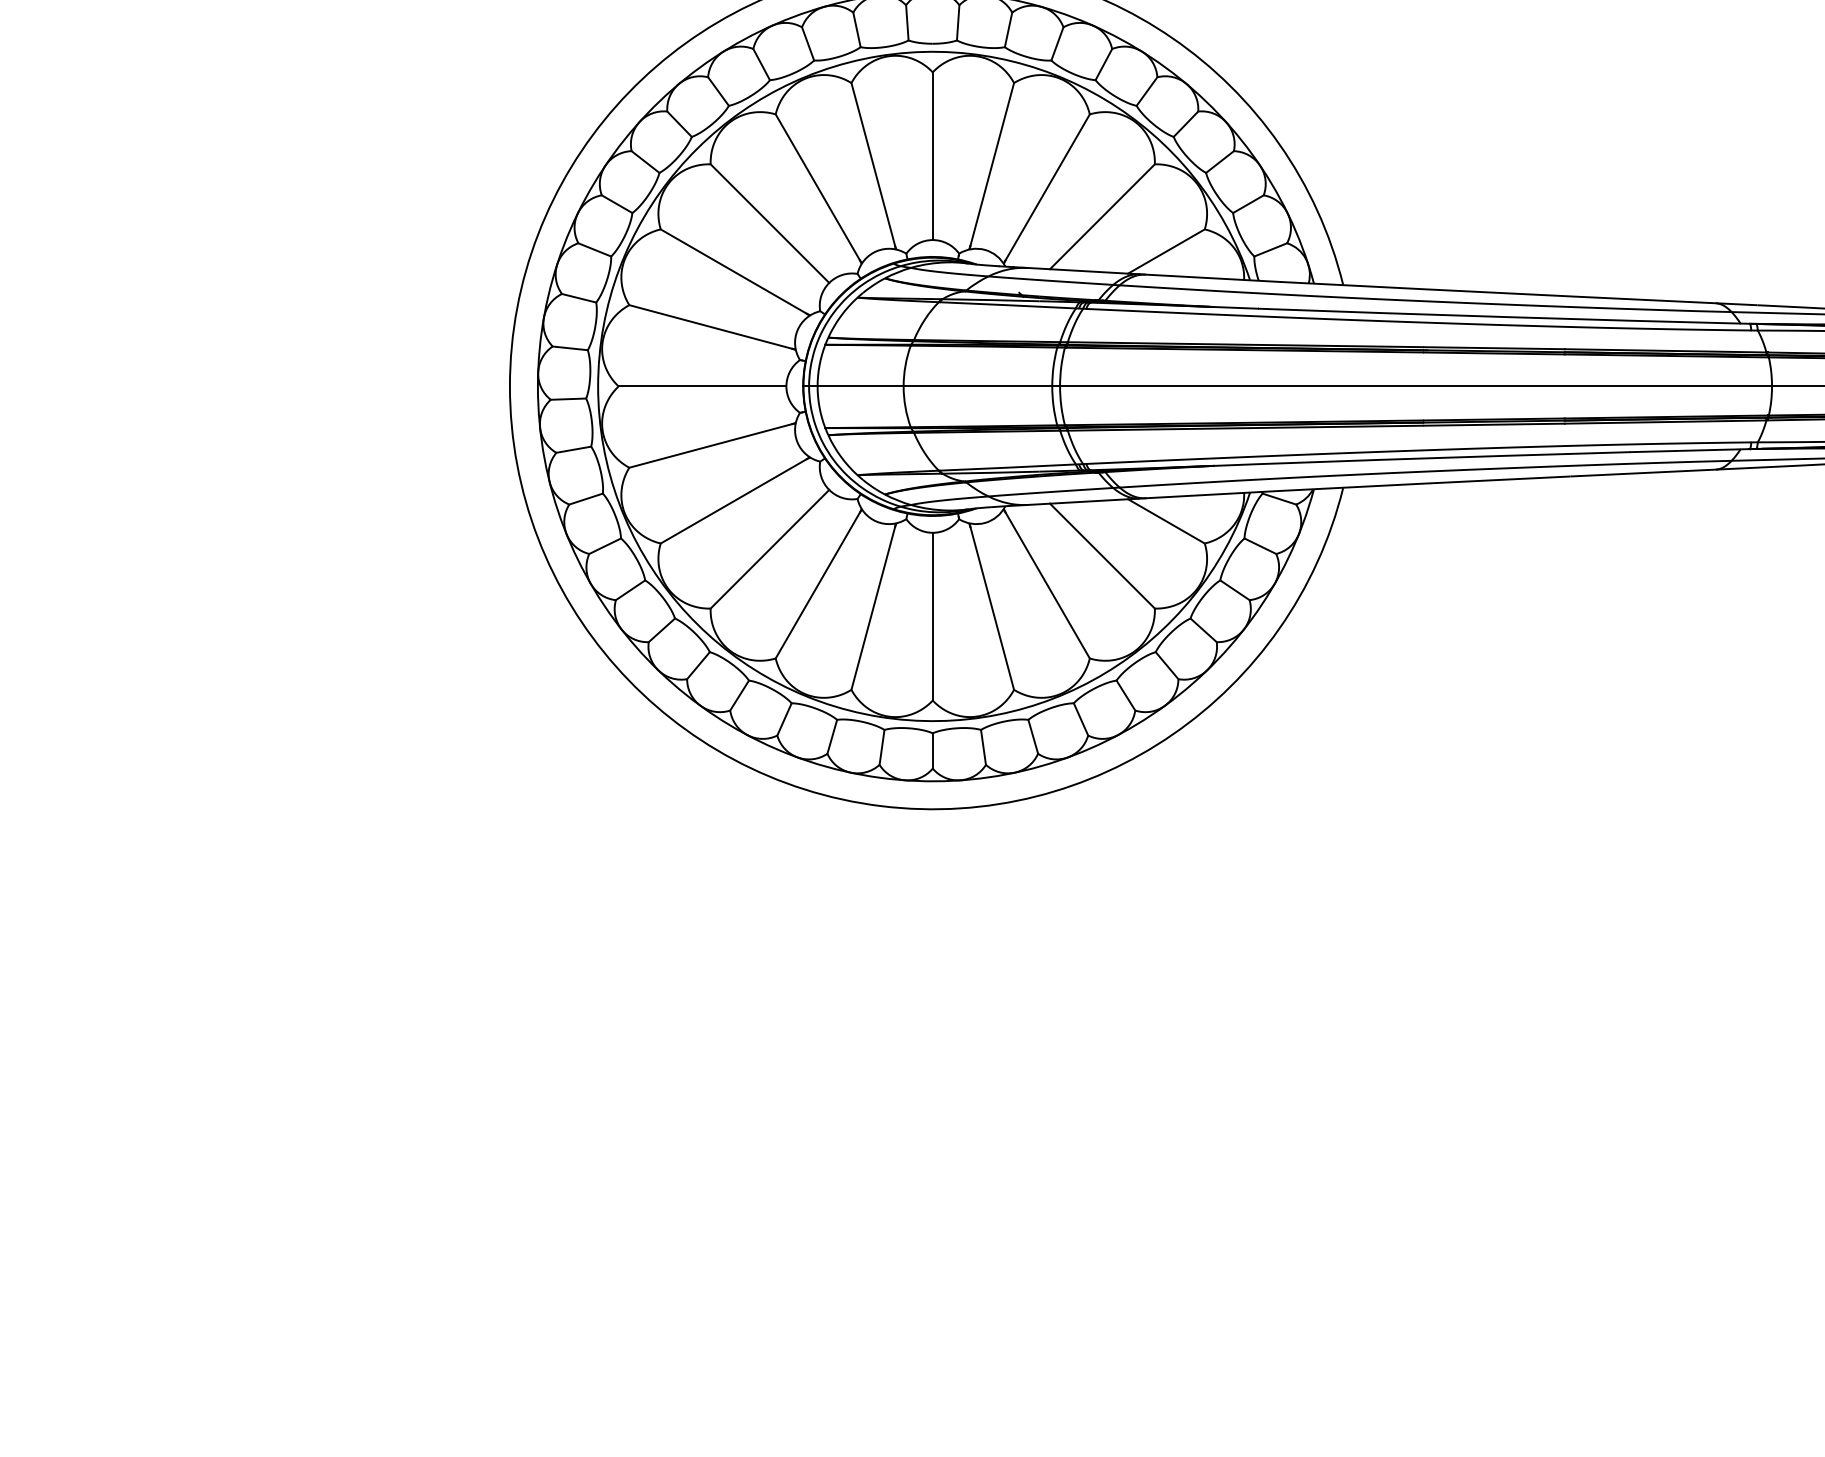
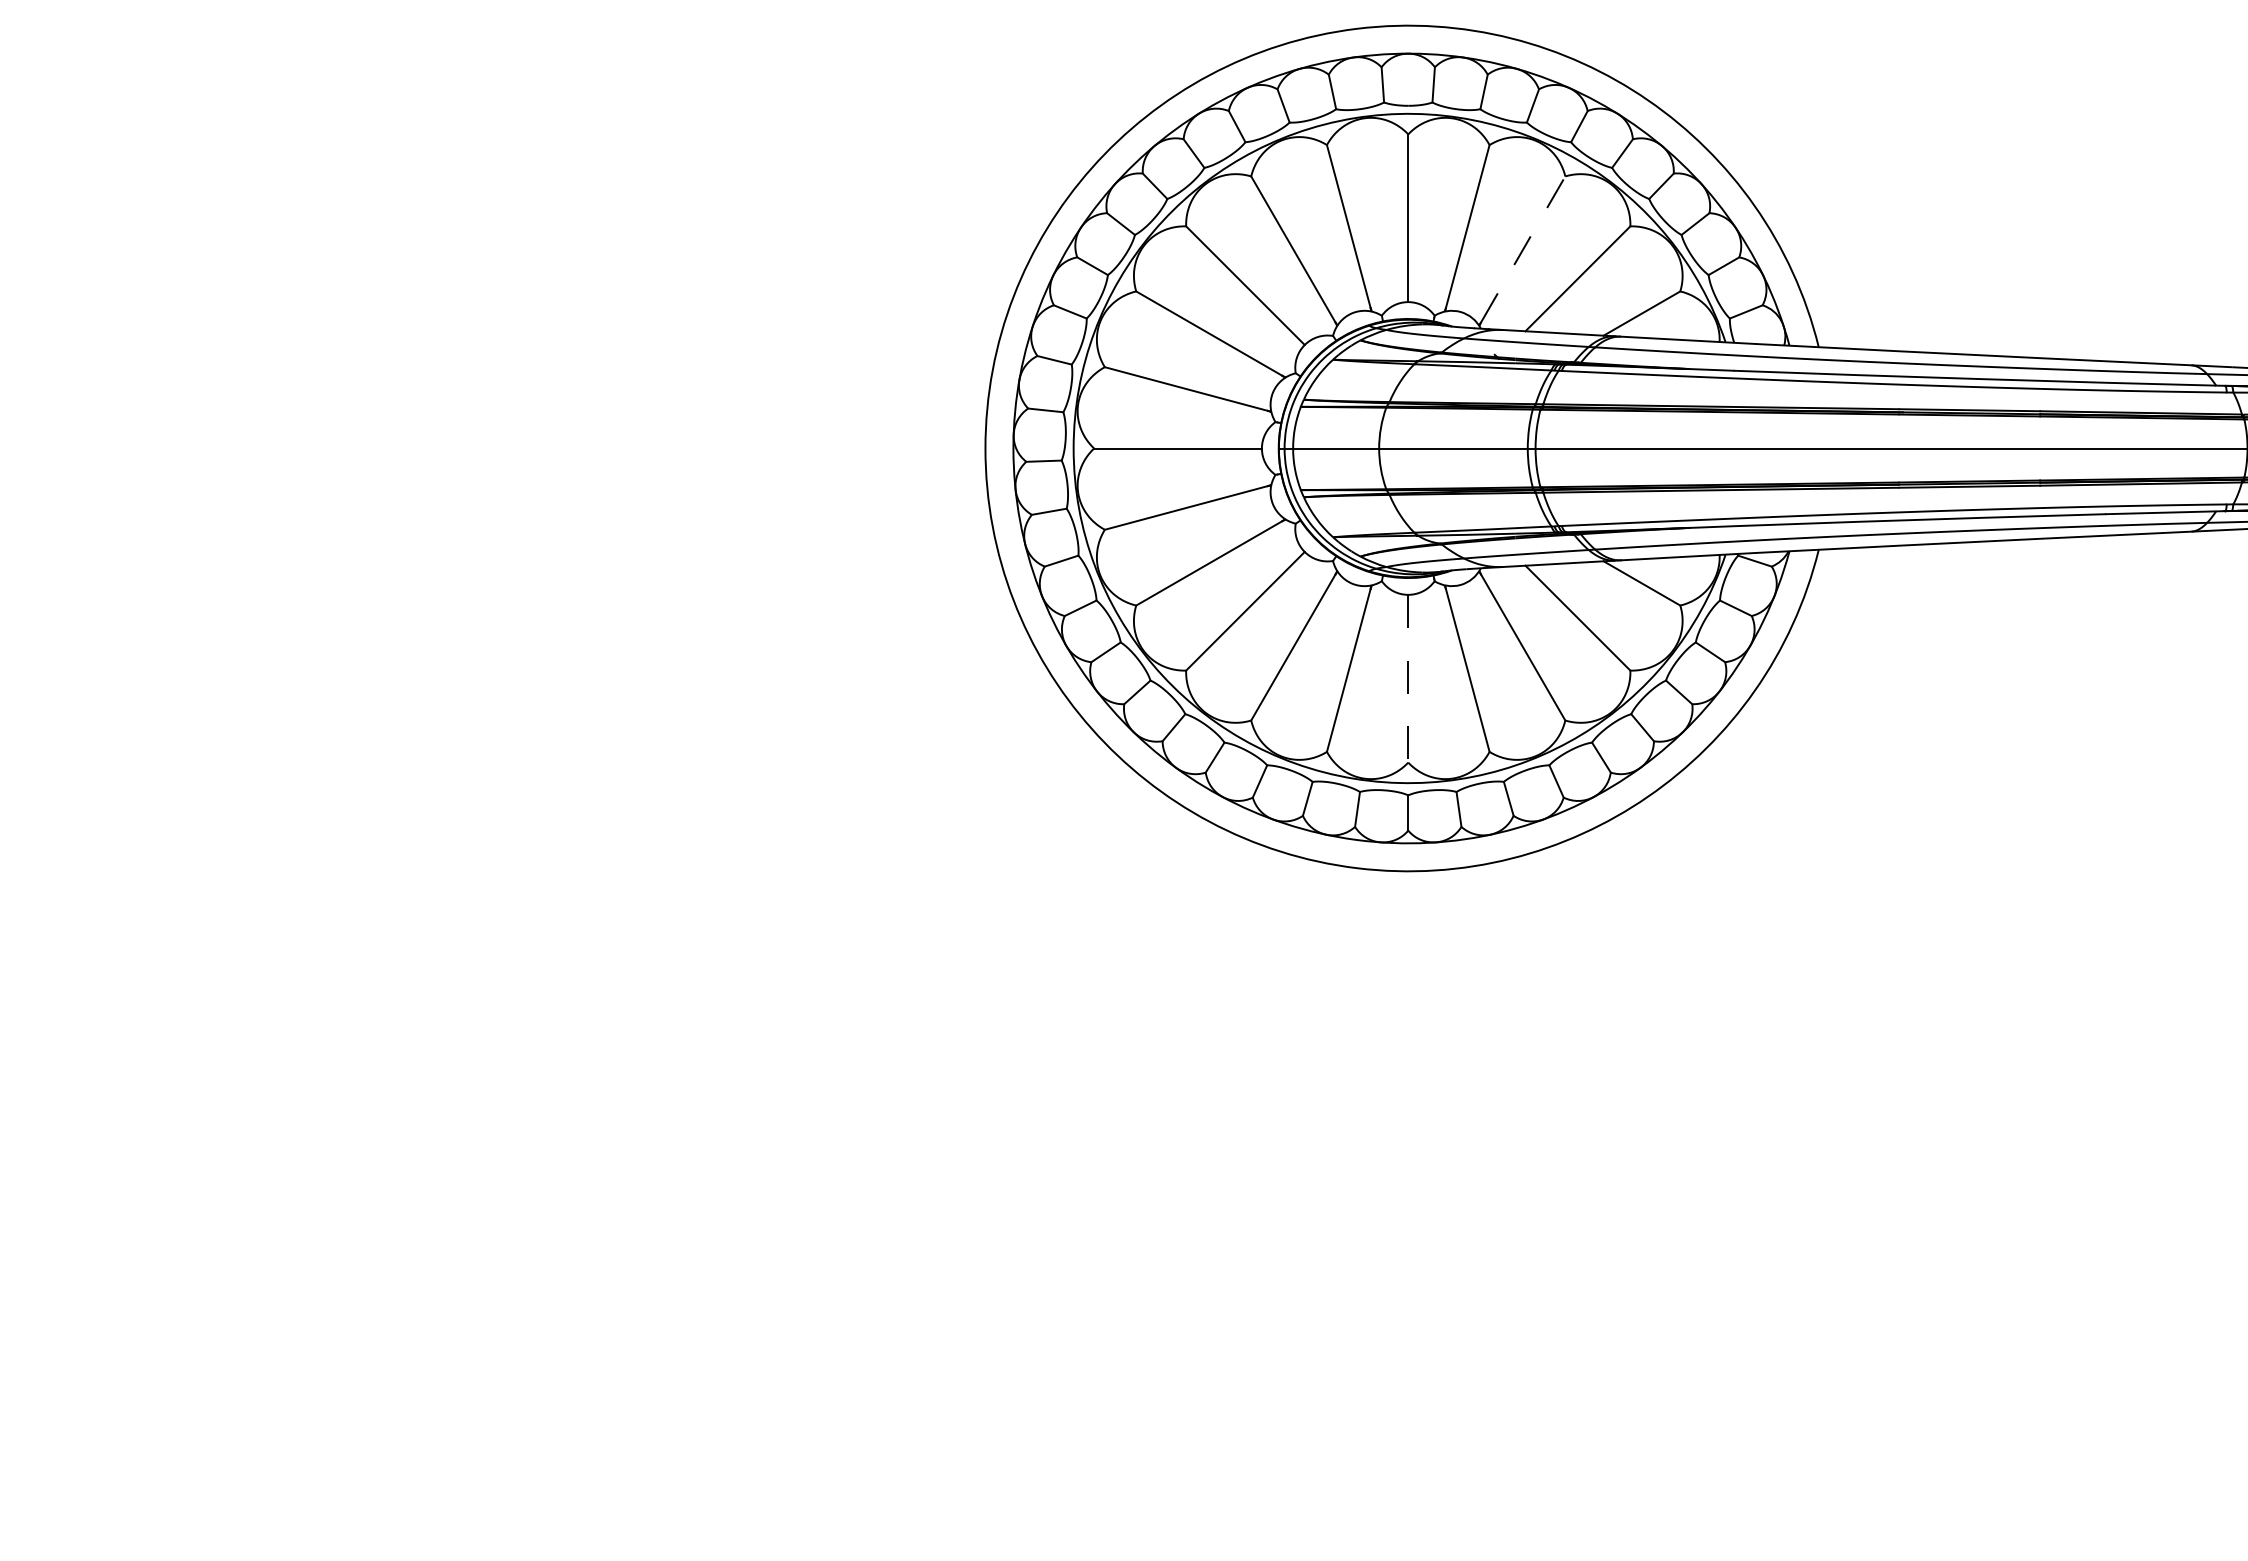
line: (1047, 187) -> (1523, 249), solid -> dashed
line: (932, 616) -> (1408, 678), solid -> dashed

